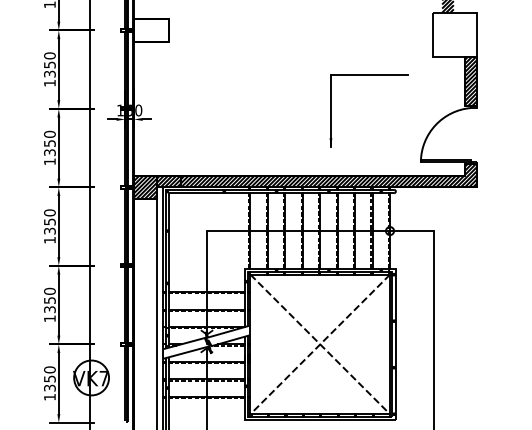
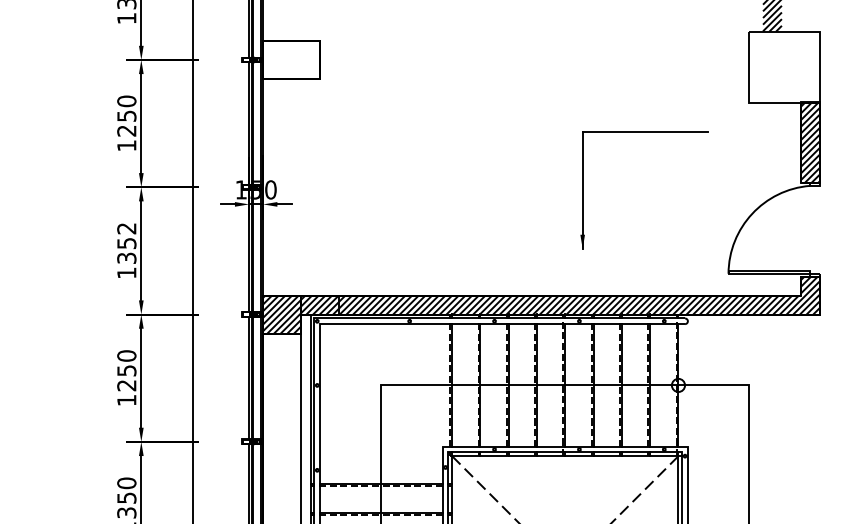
text: (49, 73) -> (126, 129), 1350 -> 1250
text: (49, 133) -> (126, 227), 1350 -> 1352
text: (49, 230) -> (126, 384), 1350 -> 1250

